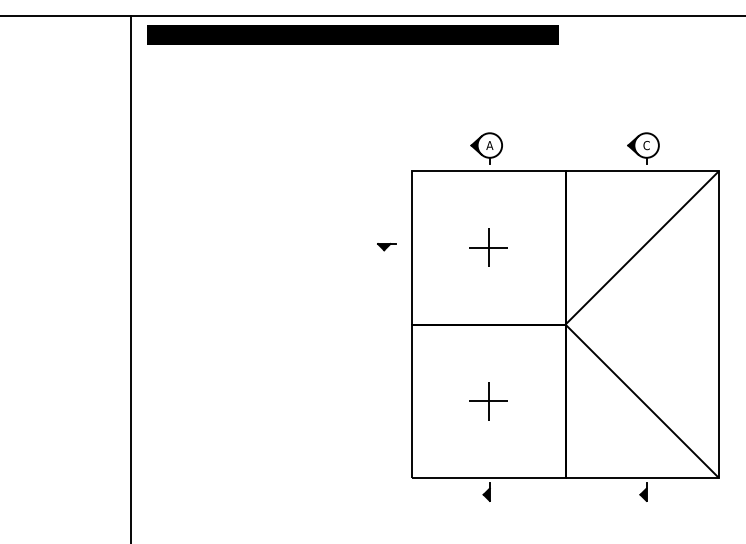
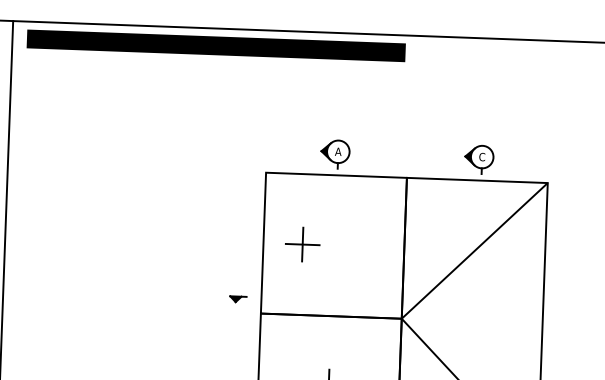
part: (386, 247) -> (237, 299), moved
part: (488, 247) -> (302, 244), moved

